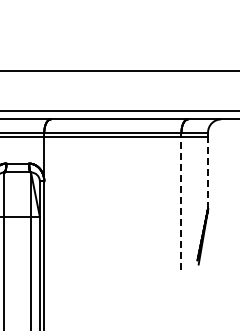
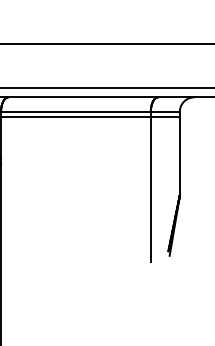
line: (208, 172) -> (180, 155), dashed -> solid
line: (181, 202) -> (150, 188), dashed -> solid

